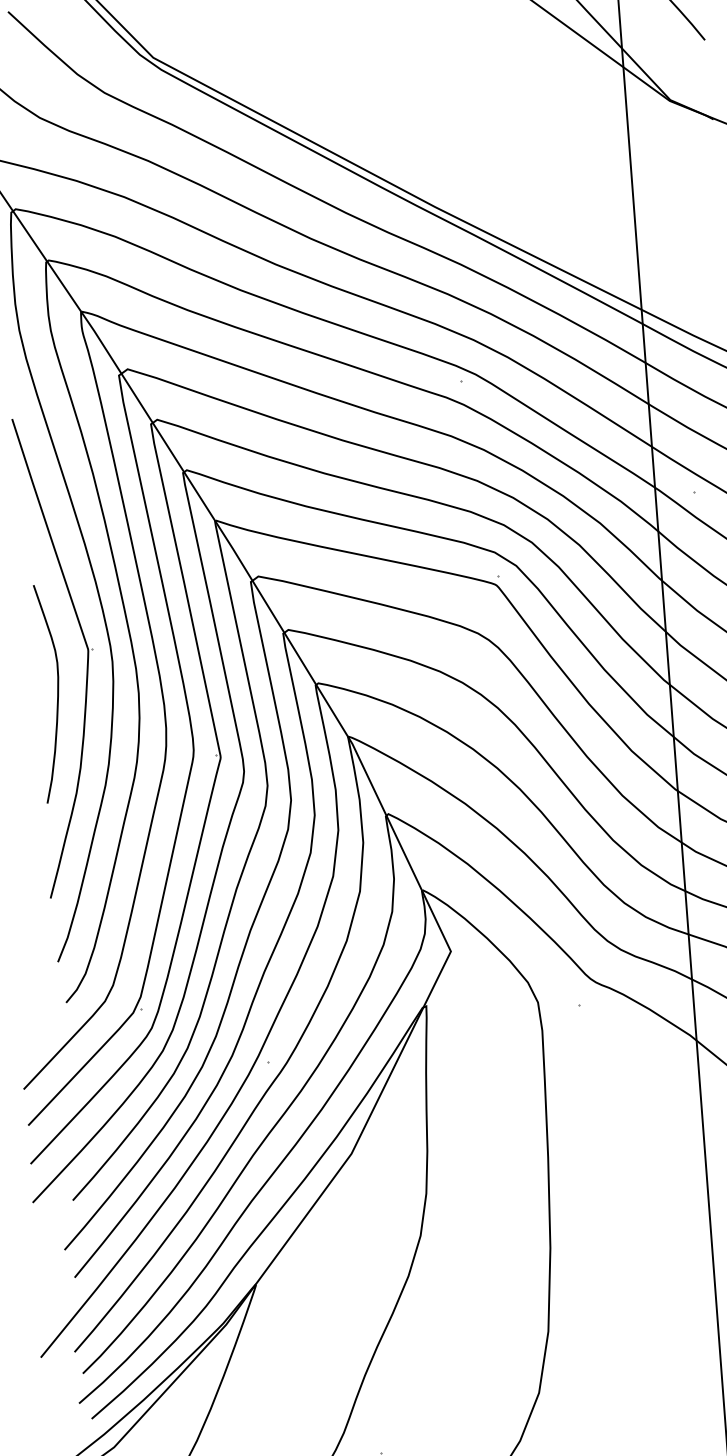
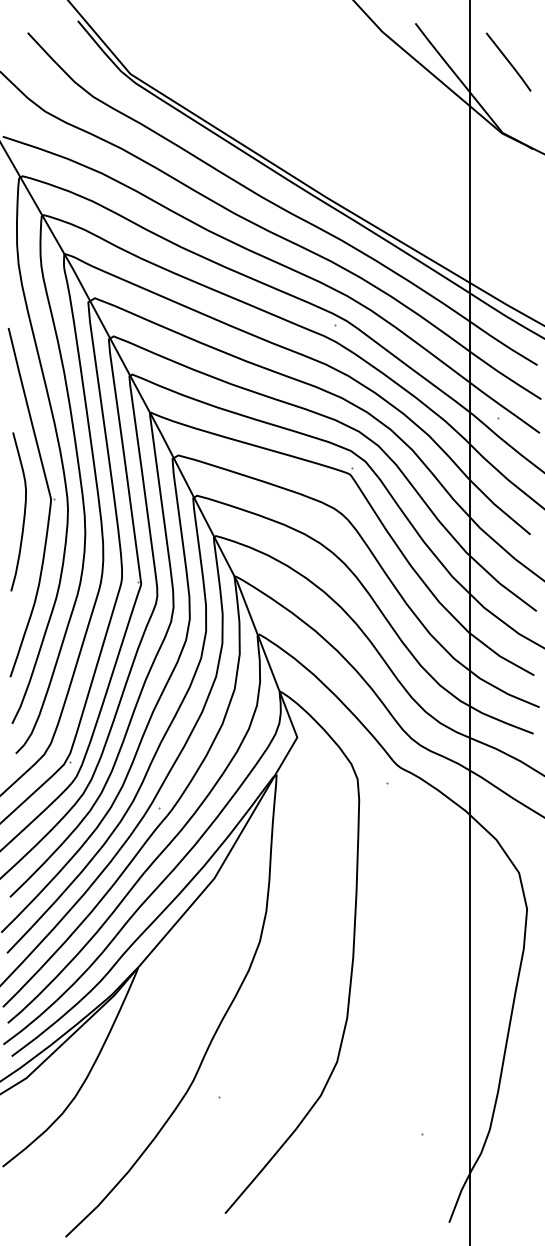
curve: (56, 695) -> (23, 513), moved

